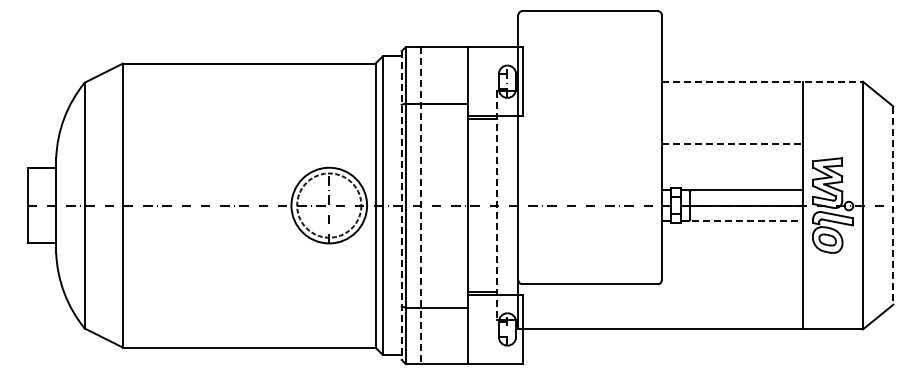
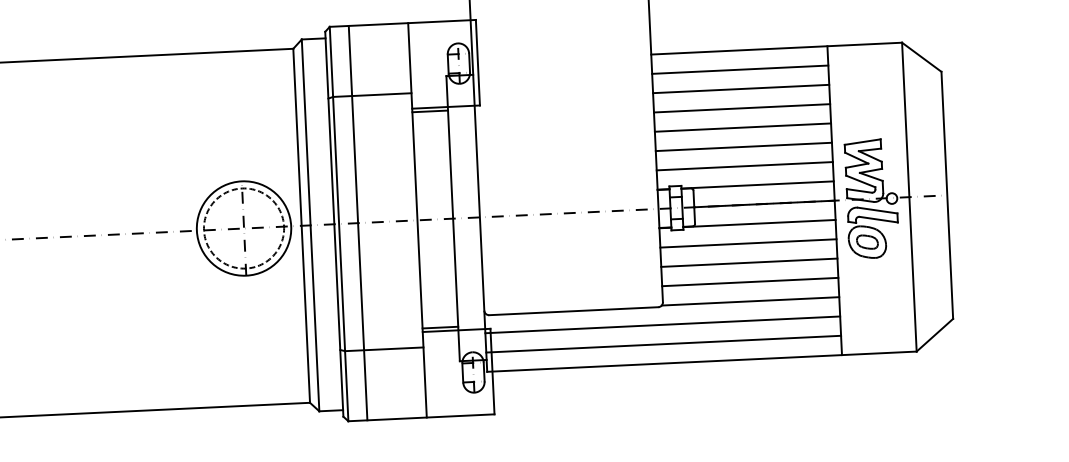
line: (762, 81) -> (776, 48), dashed -> solid
line: (732, 97) -> (740, 70), added
line: (732, 112) -> (741, 88), added
line: (732, 128) -> (742, 108), added
line: (732, 143) -> (743, 127), dashed -> solid
line: (732, 159) -> (744, 147), added
line: (732, 174) -> (744, 166), added
line: (401, 206) -> (334, 225), dashed -> solid
line: (420, 206) -> (357, 224), dashed -> solid
line: (496, 206) -> (452, 219), dashed -> solid
line: (893, 206) -> (947, 196), dashed -> solid
line: (742, 221) -> (760, 224), dashed -> solid
line: (732, 236) -> (748, 243), added
line: (732, 252) -> (749, 263), added
line: (732, 267) -> (750, 281), added
line: (731, 283) -> (750, 302), added
line: (660, 298) -> (662, 324), added
line: (660, 313) -> (663, 343), added

